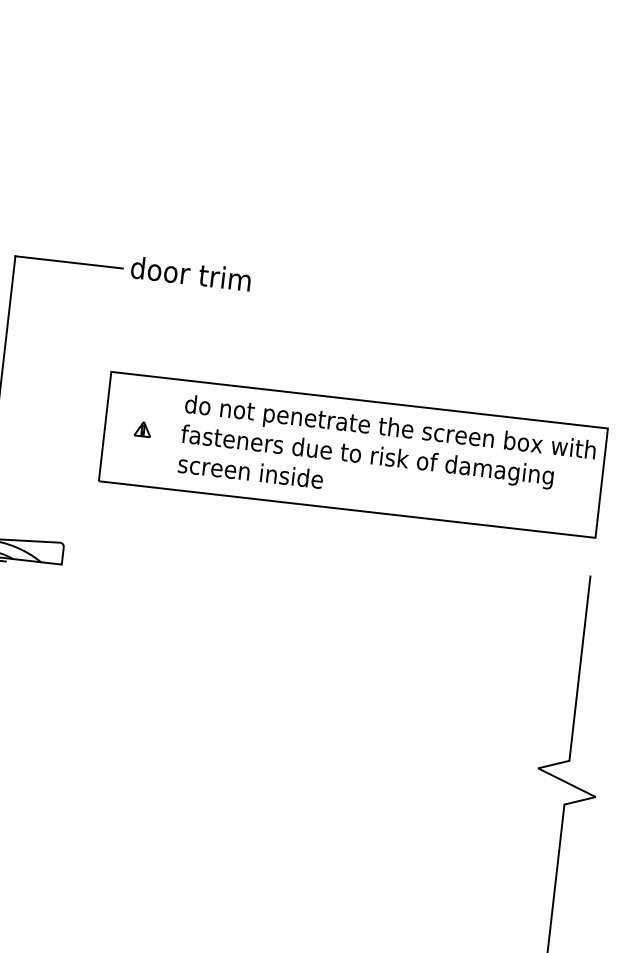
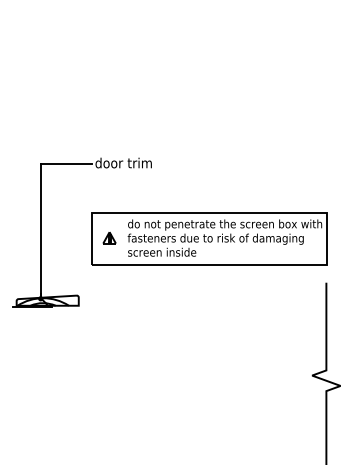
part: (142, 429) -> (109, 238), size x1.67

